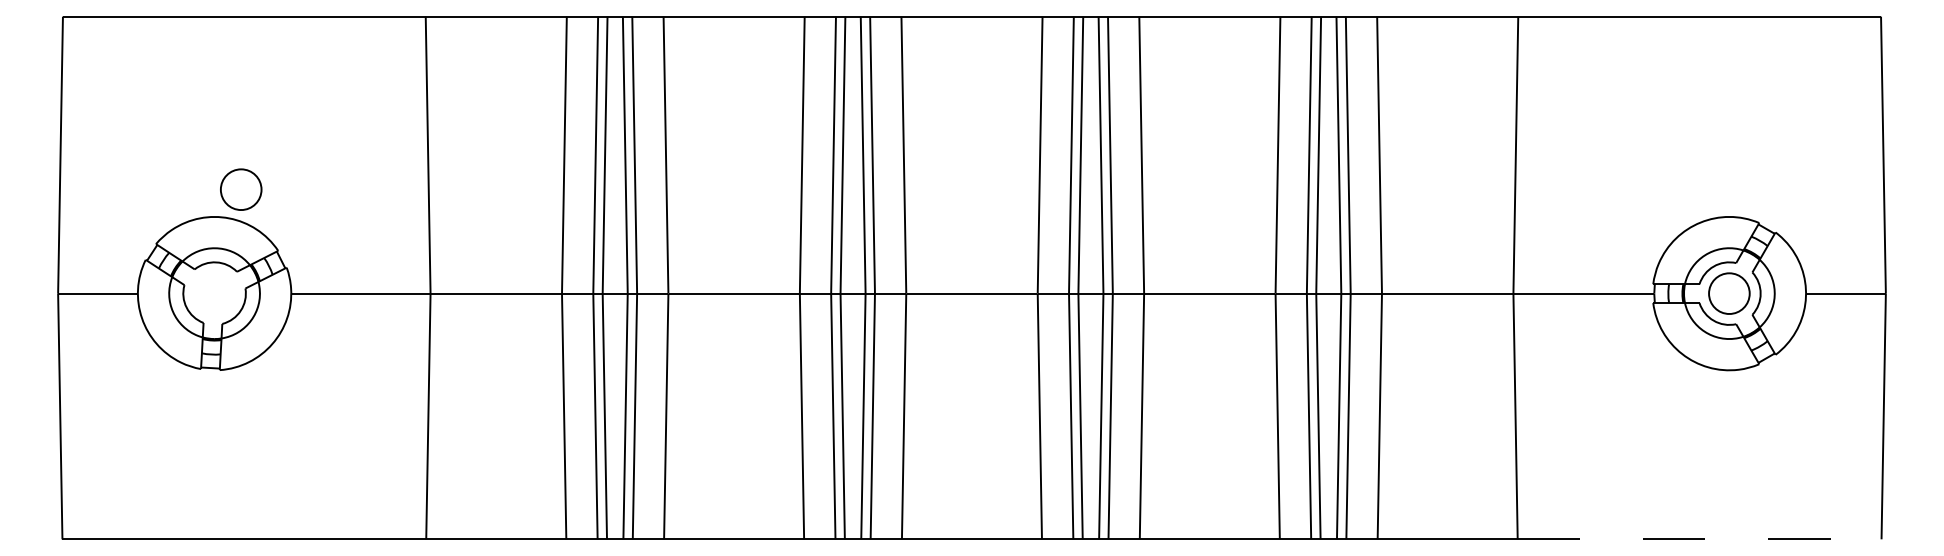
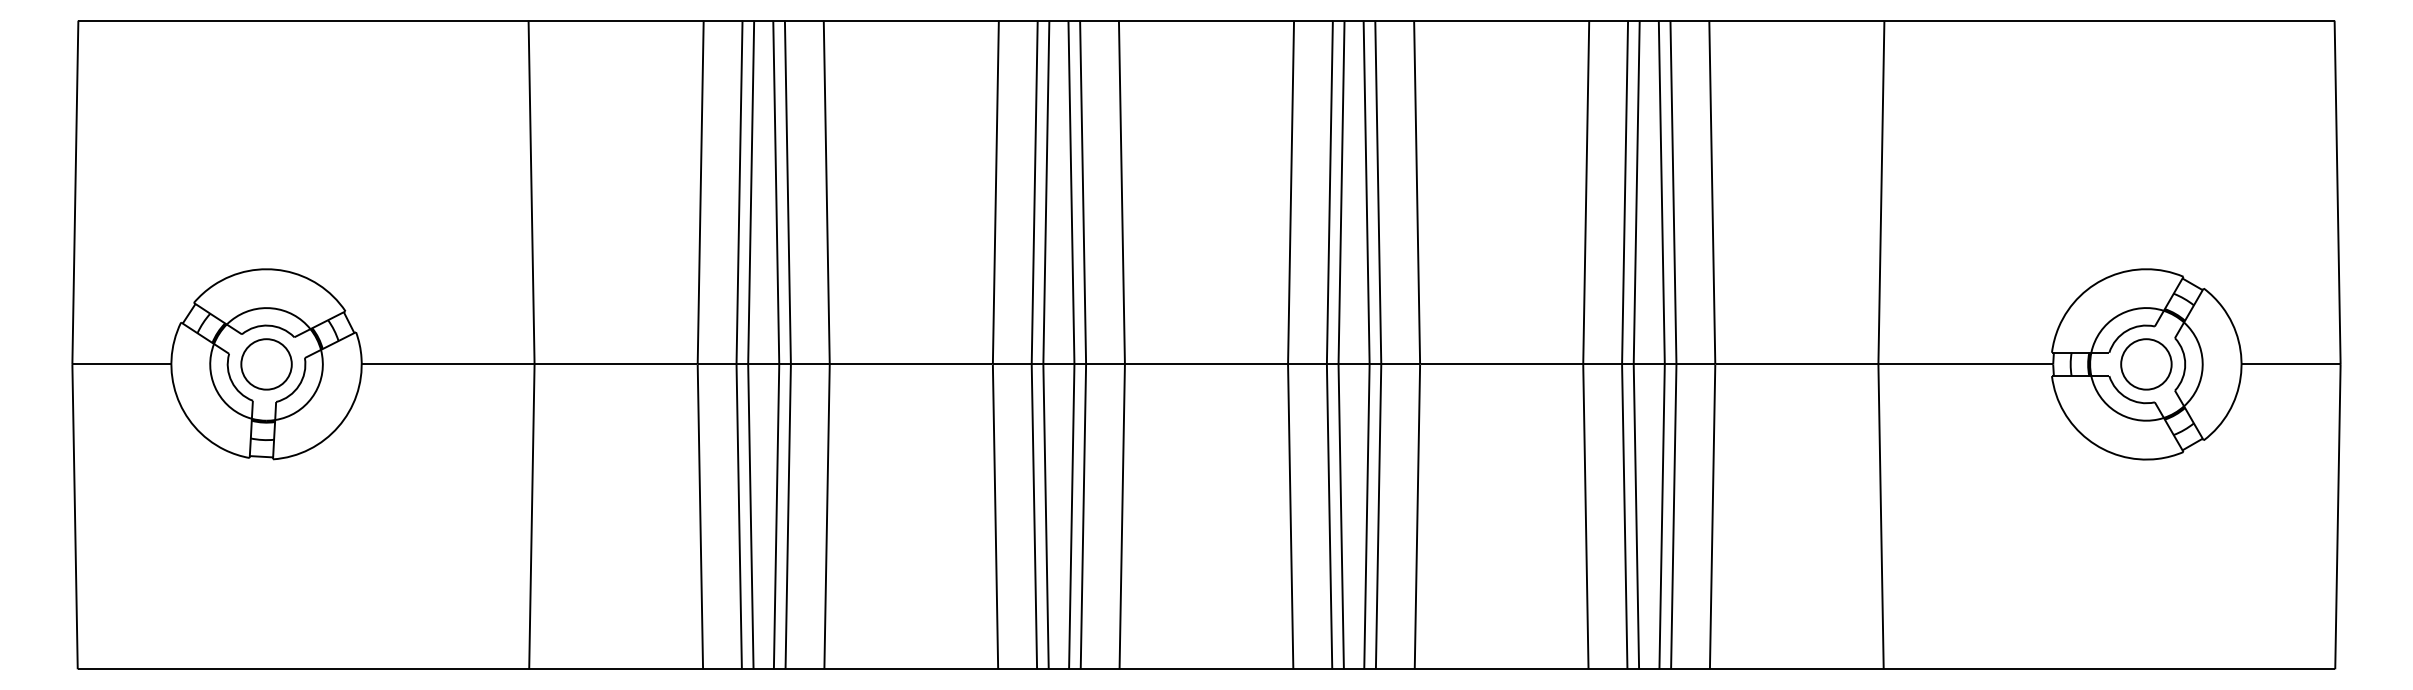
part: (241, 189) -> (266, 364), moved
line: (1699, 539) -> (2109, 669), dashed -> solid

